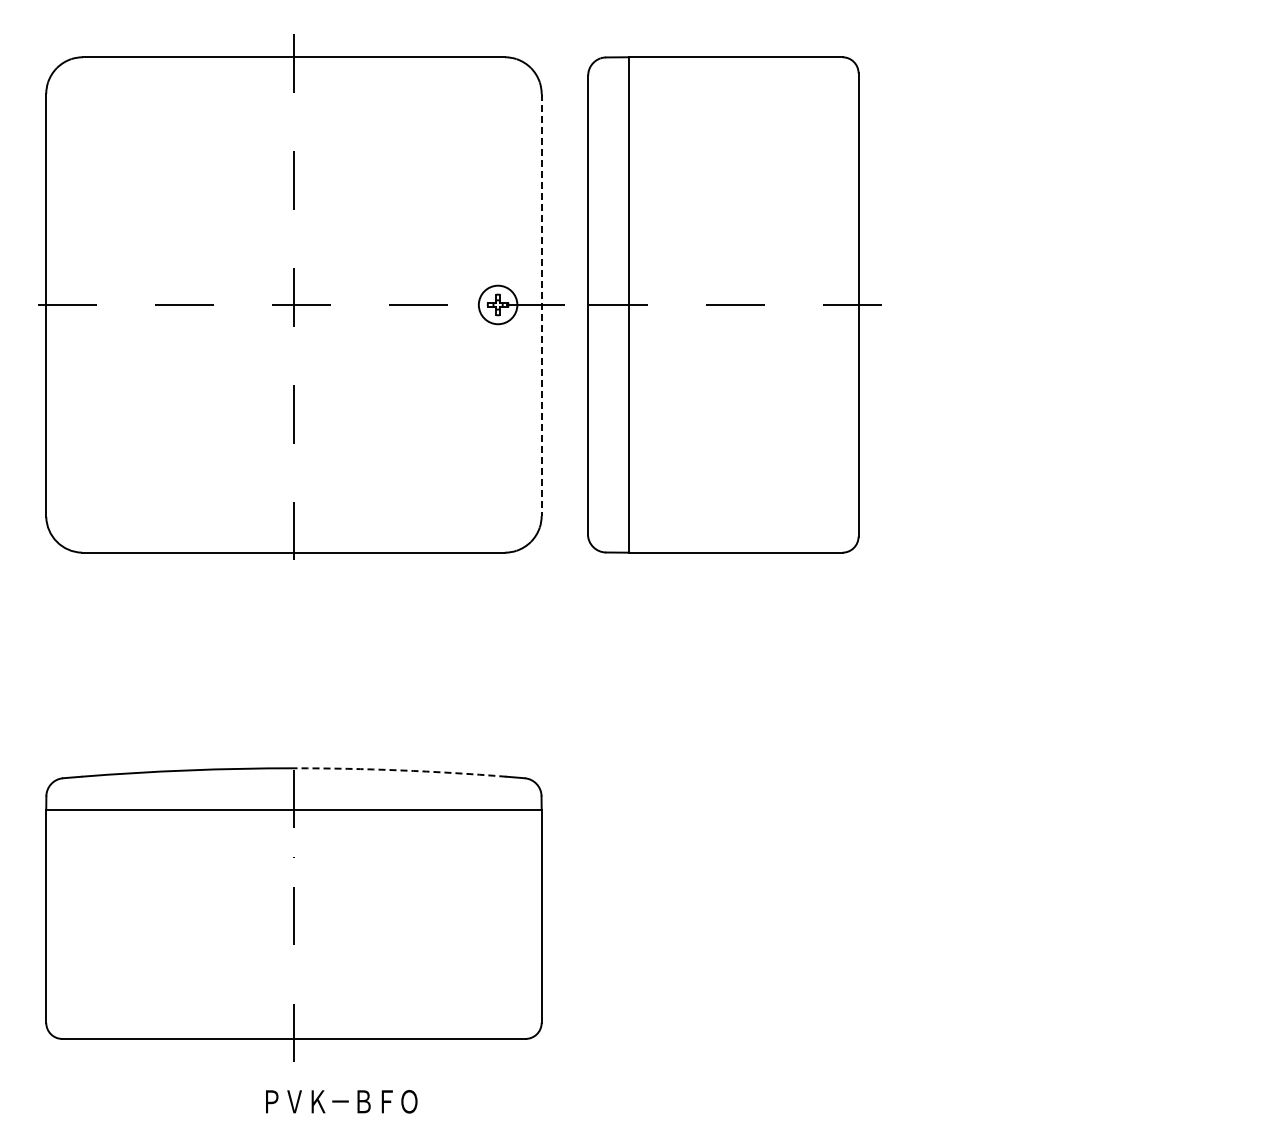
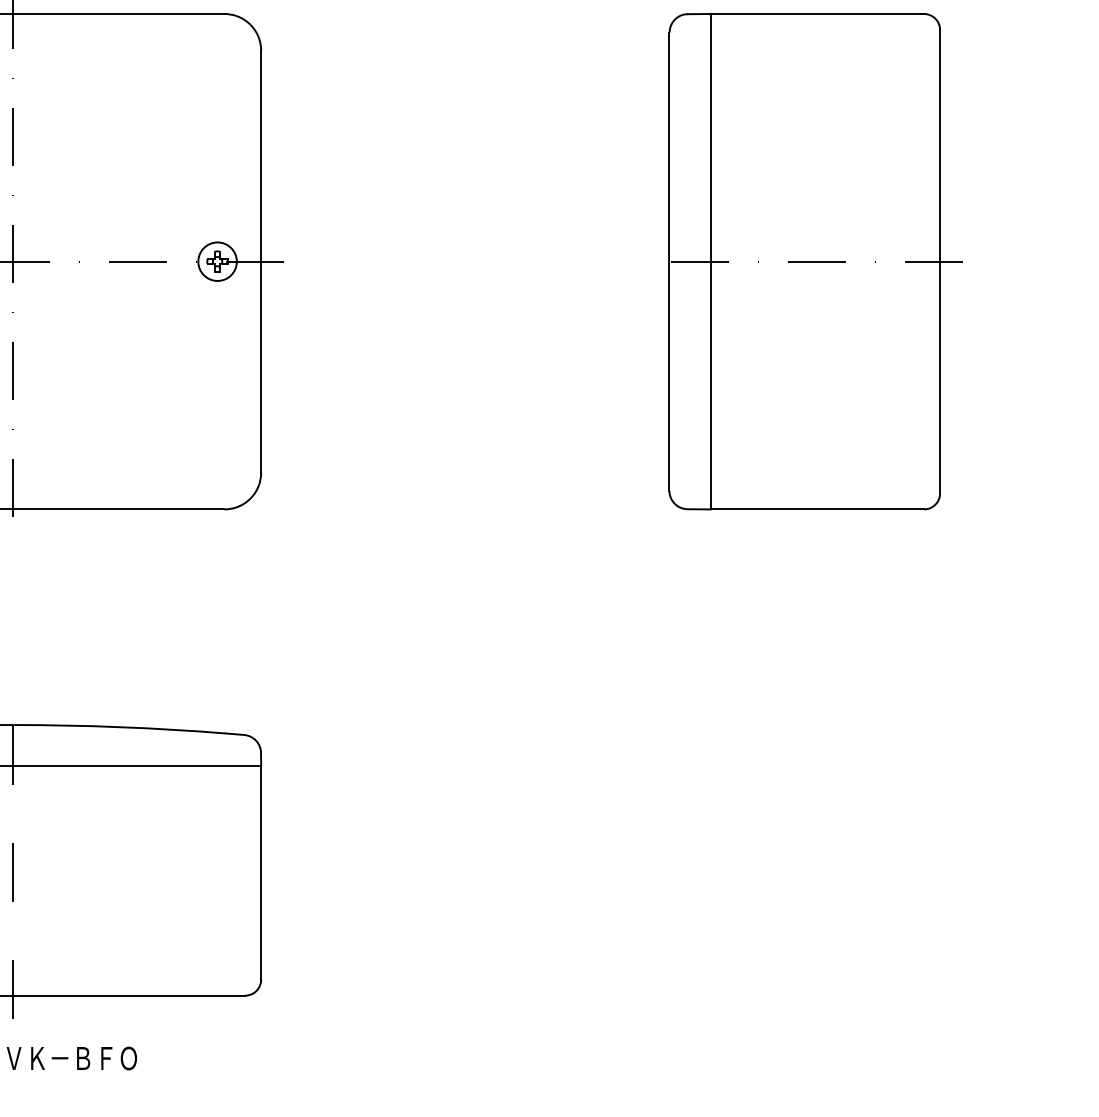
part: (734, 304) -> (816, 261), moved
line: (541, 305) -> (261, 262), dashed -> solid
arc: (400, 770) -> (120, 727), dashed -> solid

